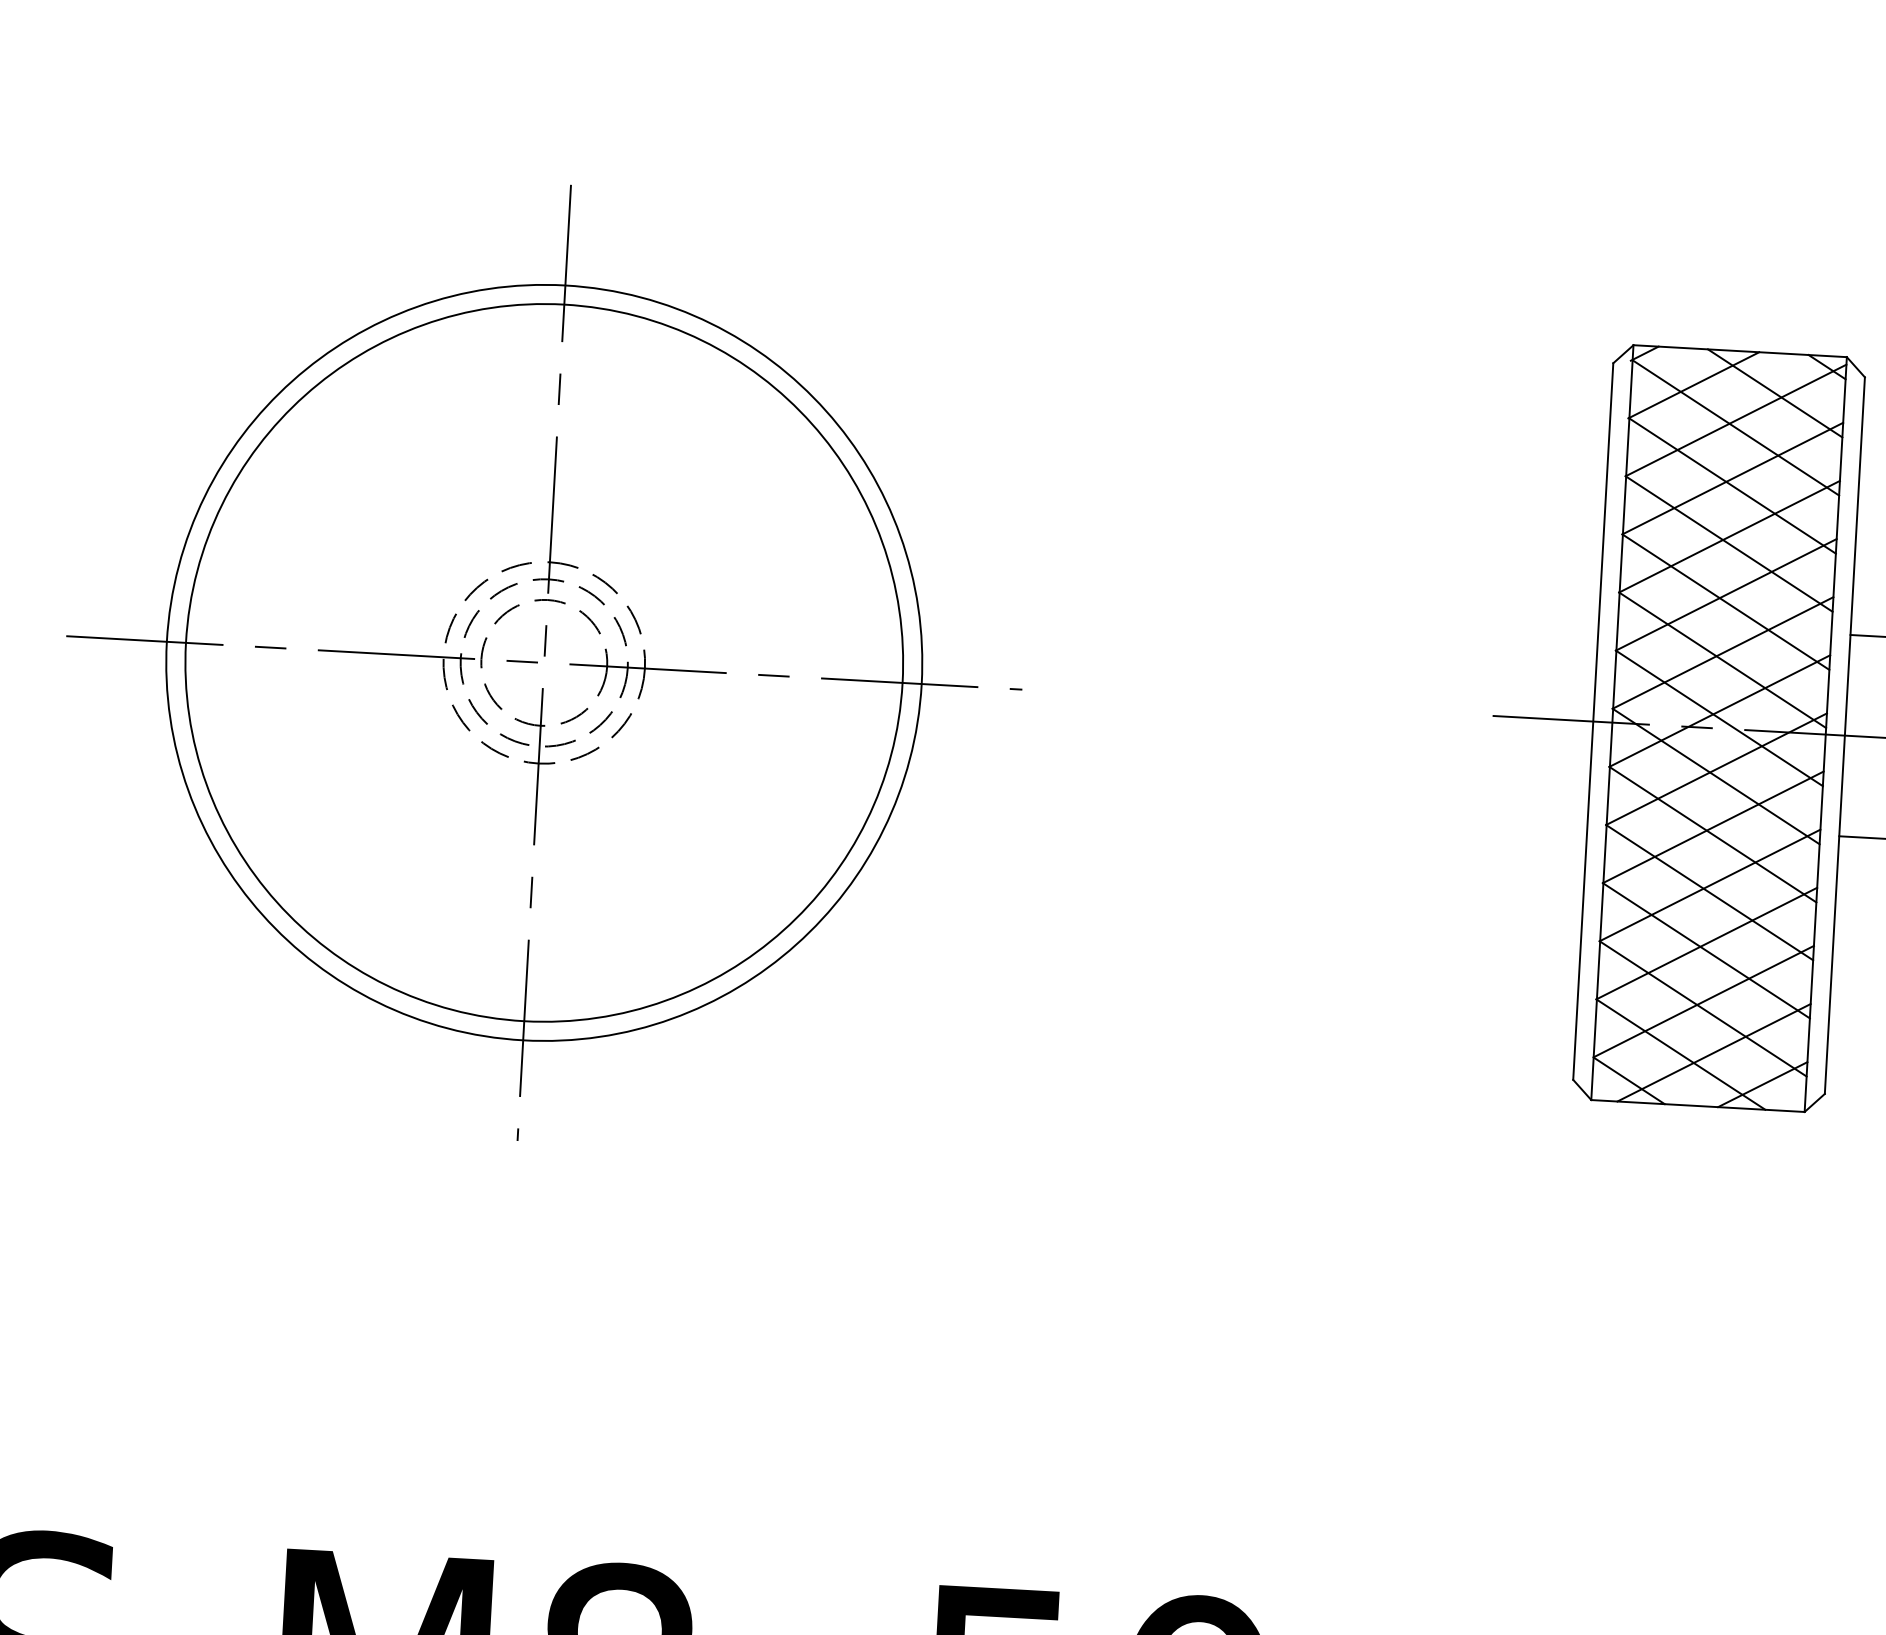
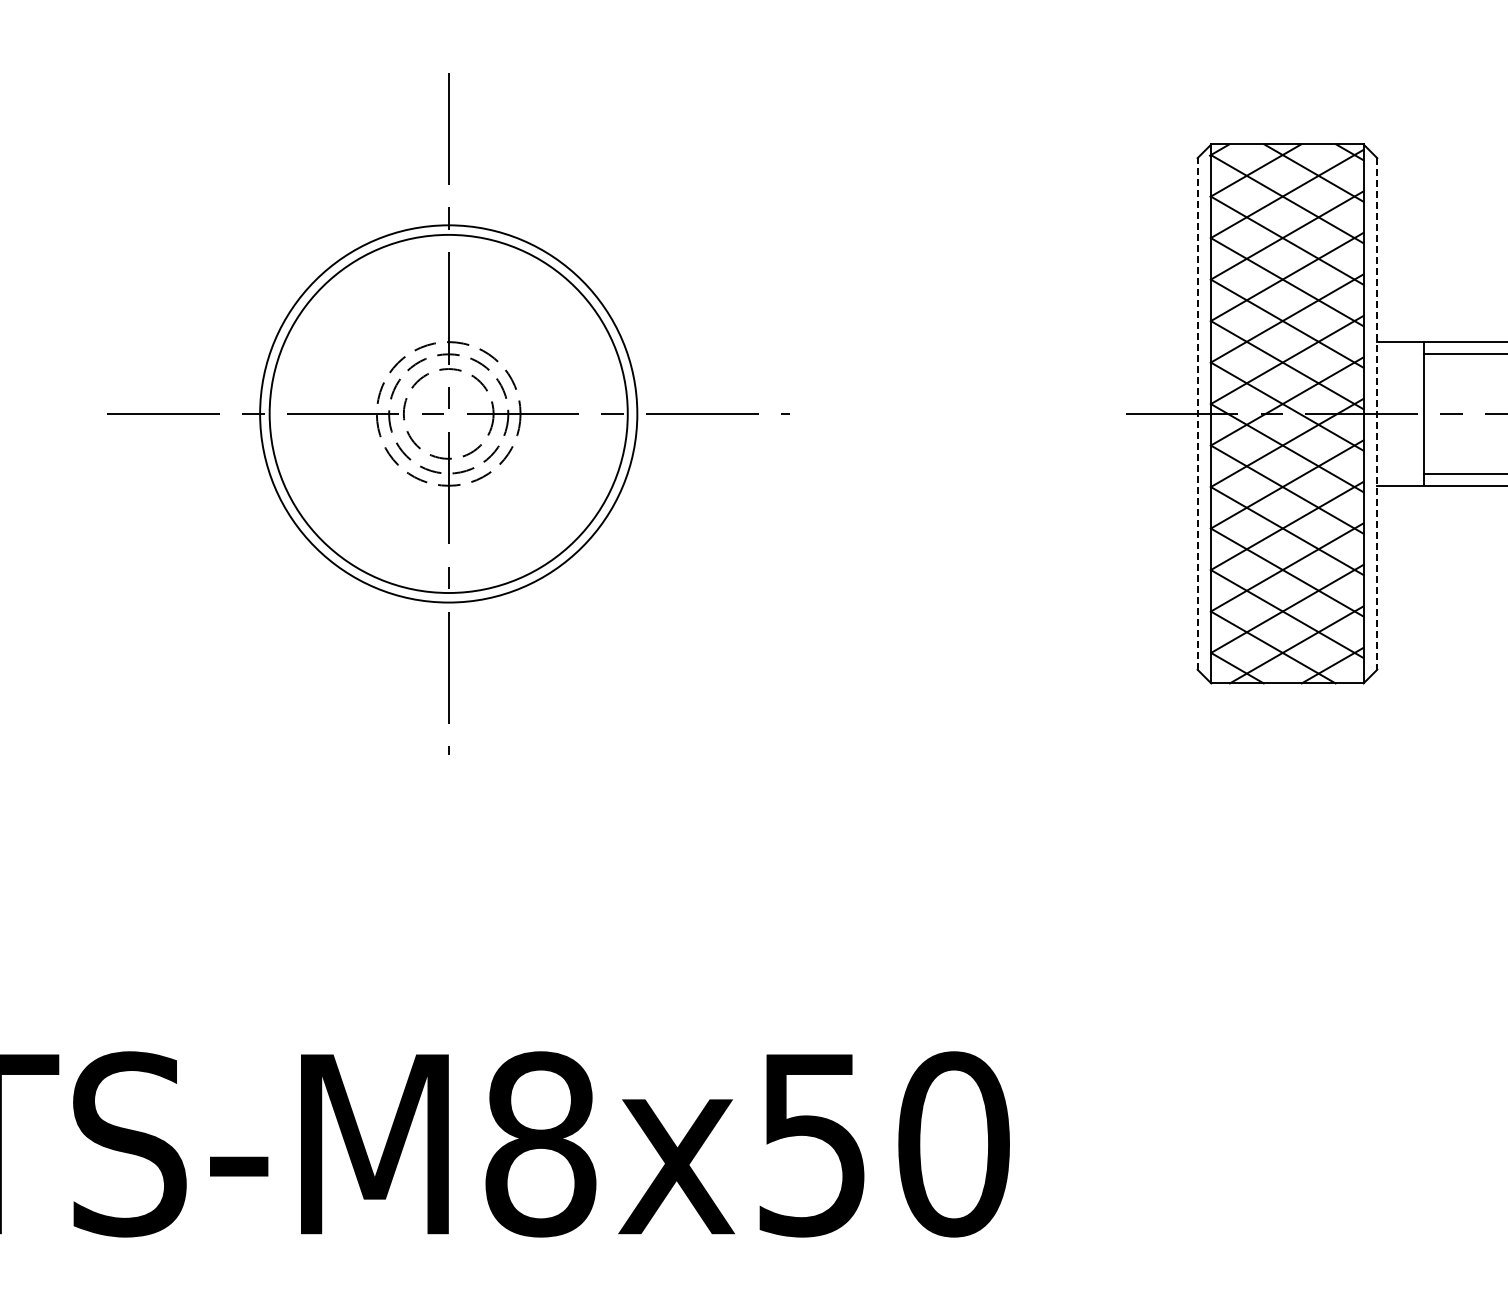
circle: (544, 662) -> (448, 413), size x0.7
circle: (544, 662) -> (448, 413), size x0.7
line: (1593, 720) -> (1197, 413), solid -> dashed
line: (1845, 735) -> (1377, 413), solid -> dashed

